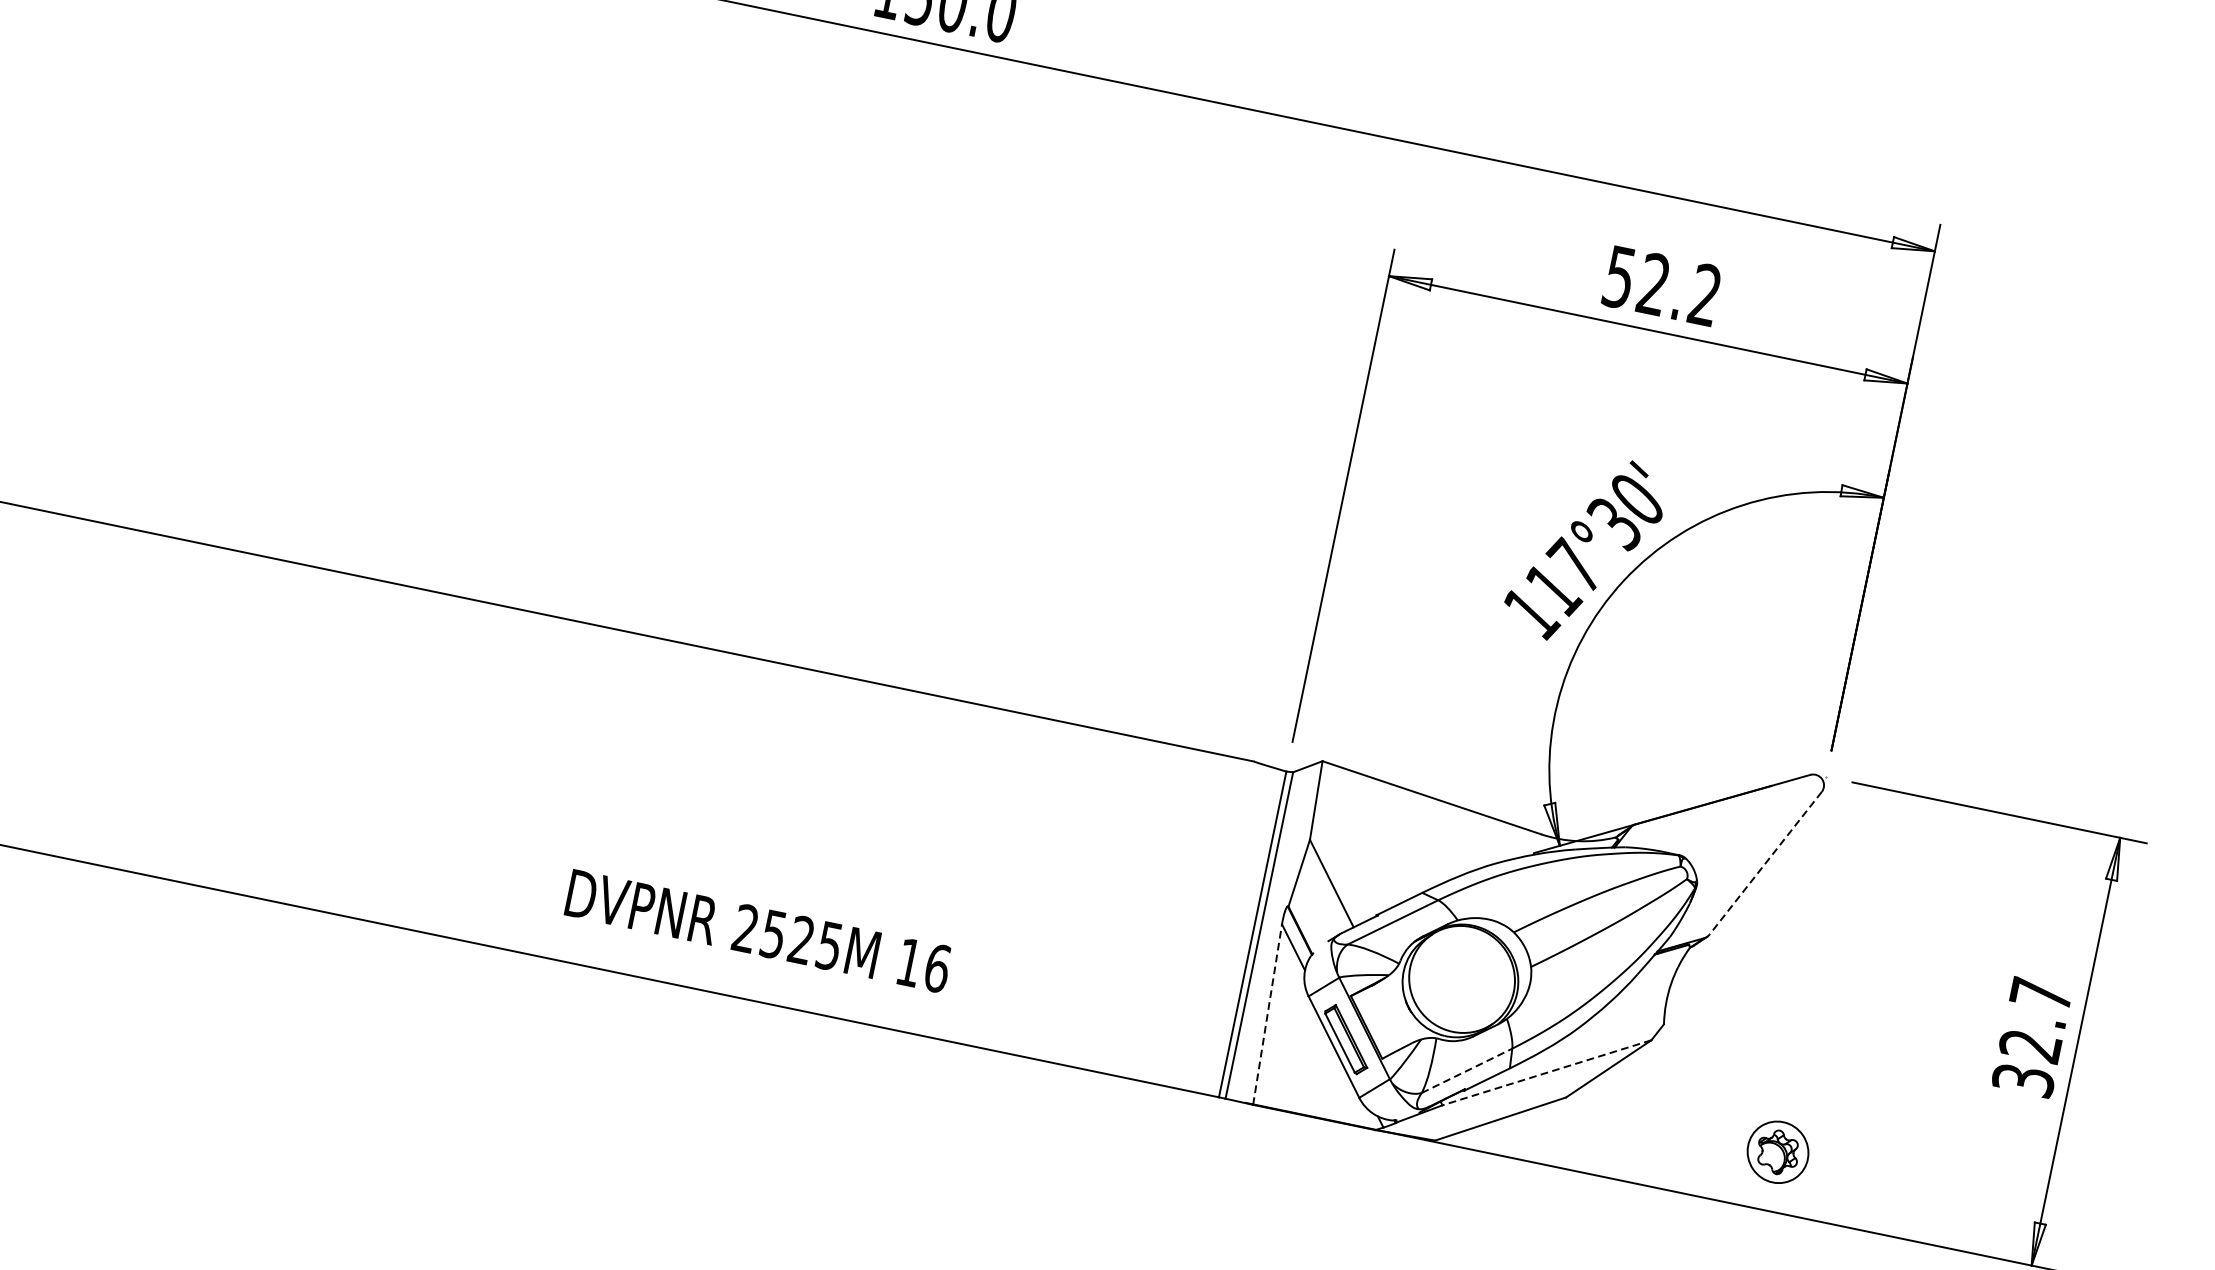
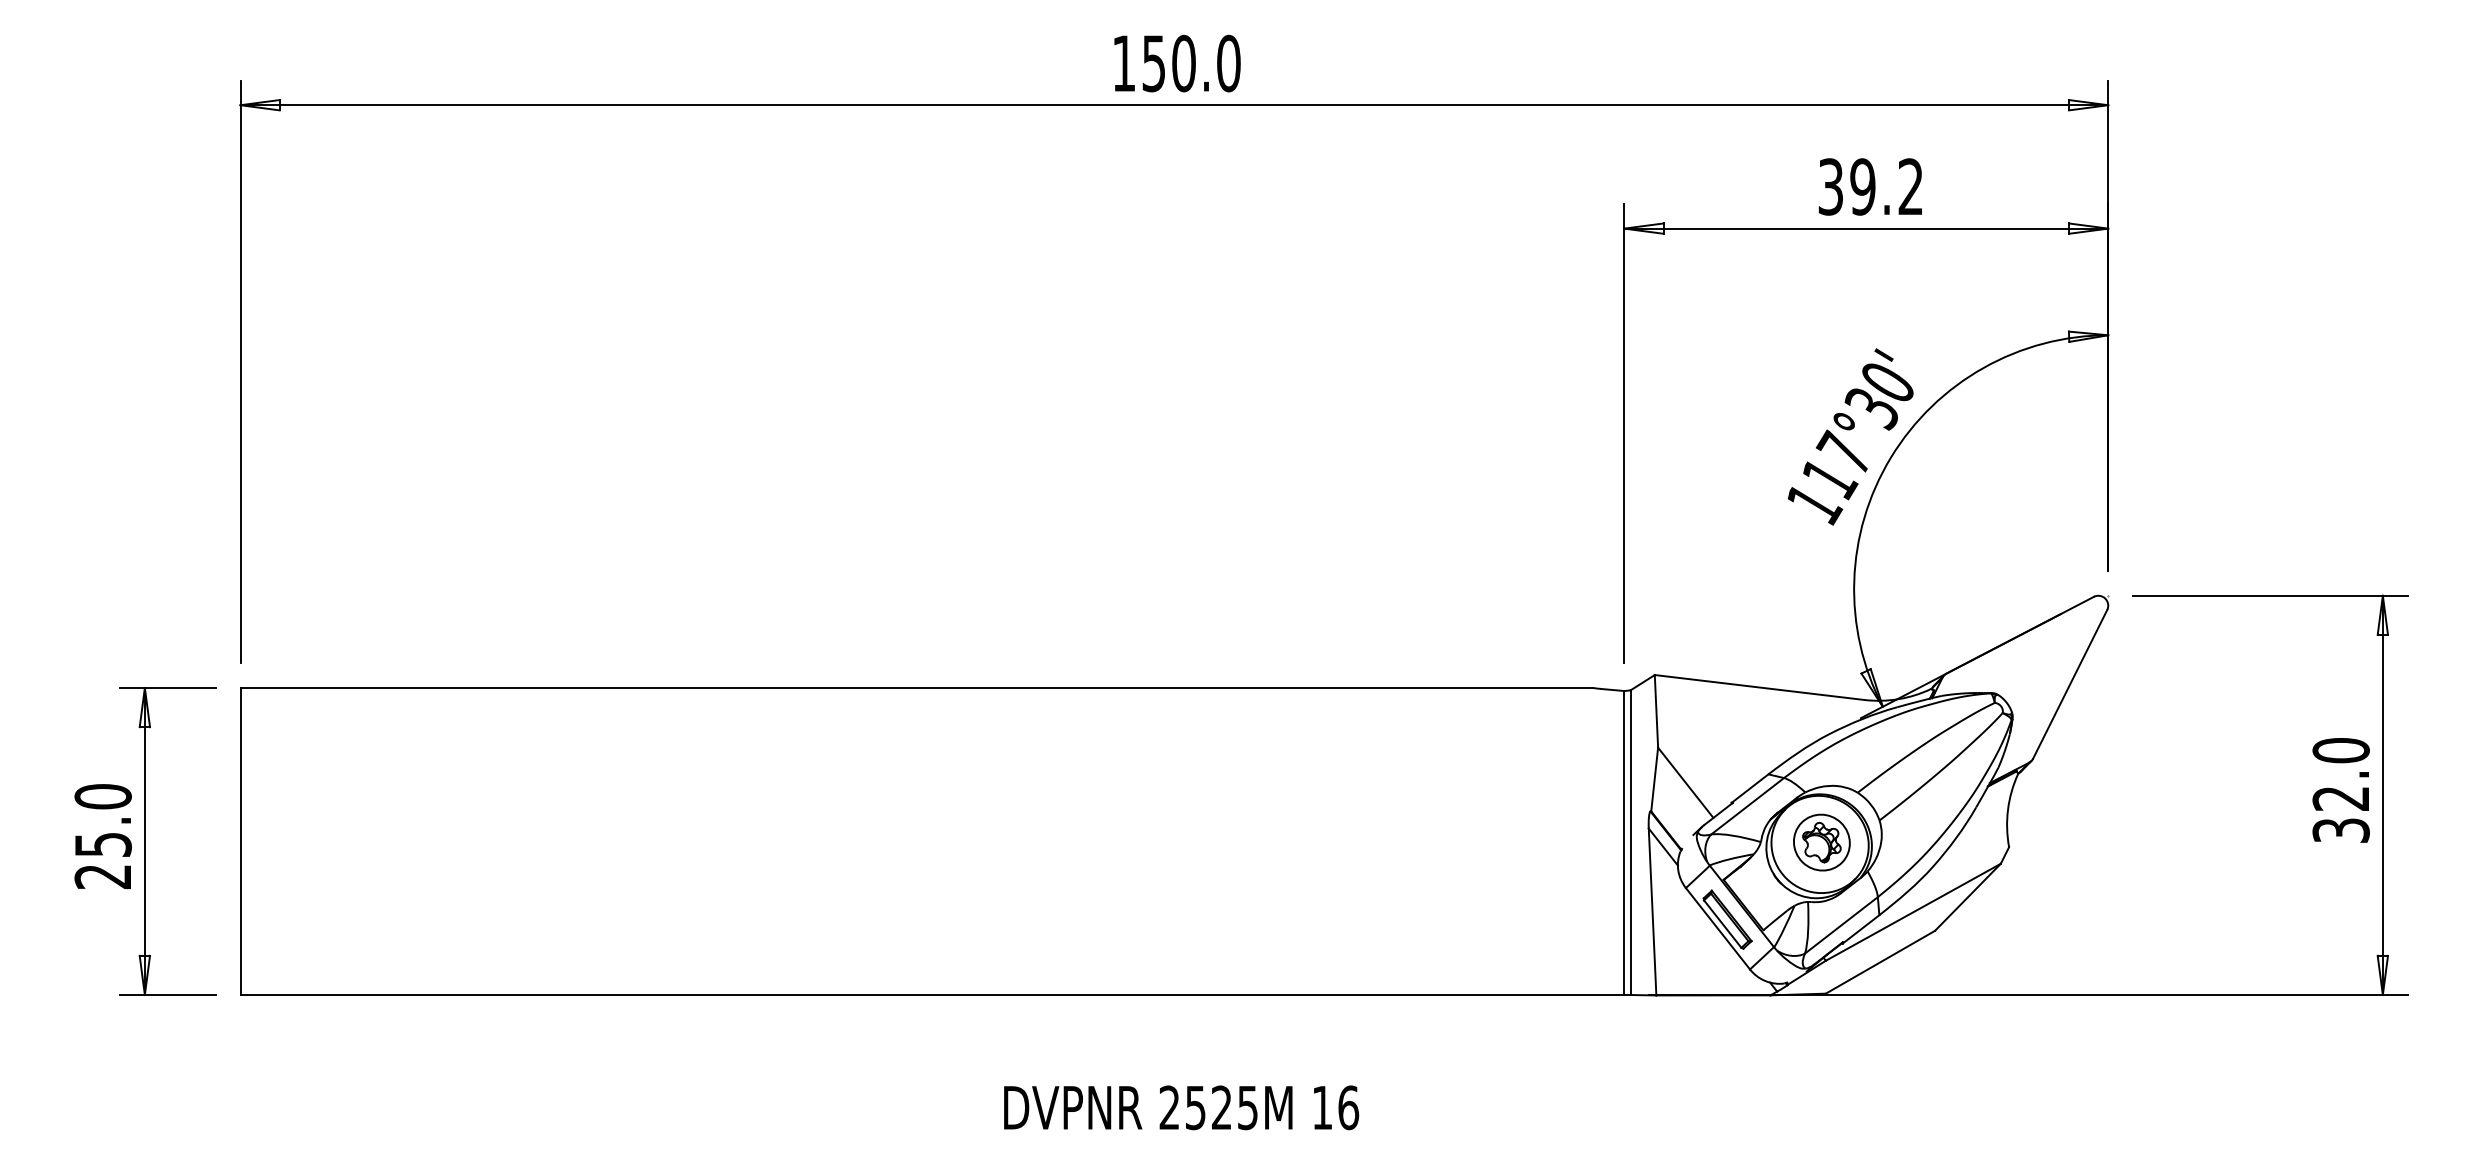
text: (1637, 280) -> (1847, 186), 52.2 -> 39.2
line: (1765, 863) -> (2070, 684), dashed -> solid
text: (758, 930) -> (1181, 1107), moved
text: (2040, 994) -> (2340, 750), 32.7 -> 32.0
line: (1267, 1015) -> (1652, 912), dashed -> solid
line: (1467, 1071) -> (1841, 925), dashed -> solid
line: (1545, 1072) -> (1912, 912), dashed -> solid
part: (1777, 1152) -> (1821, 842), moved

